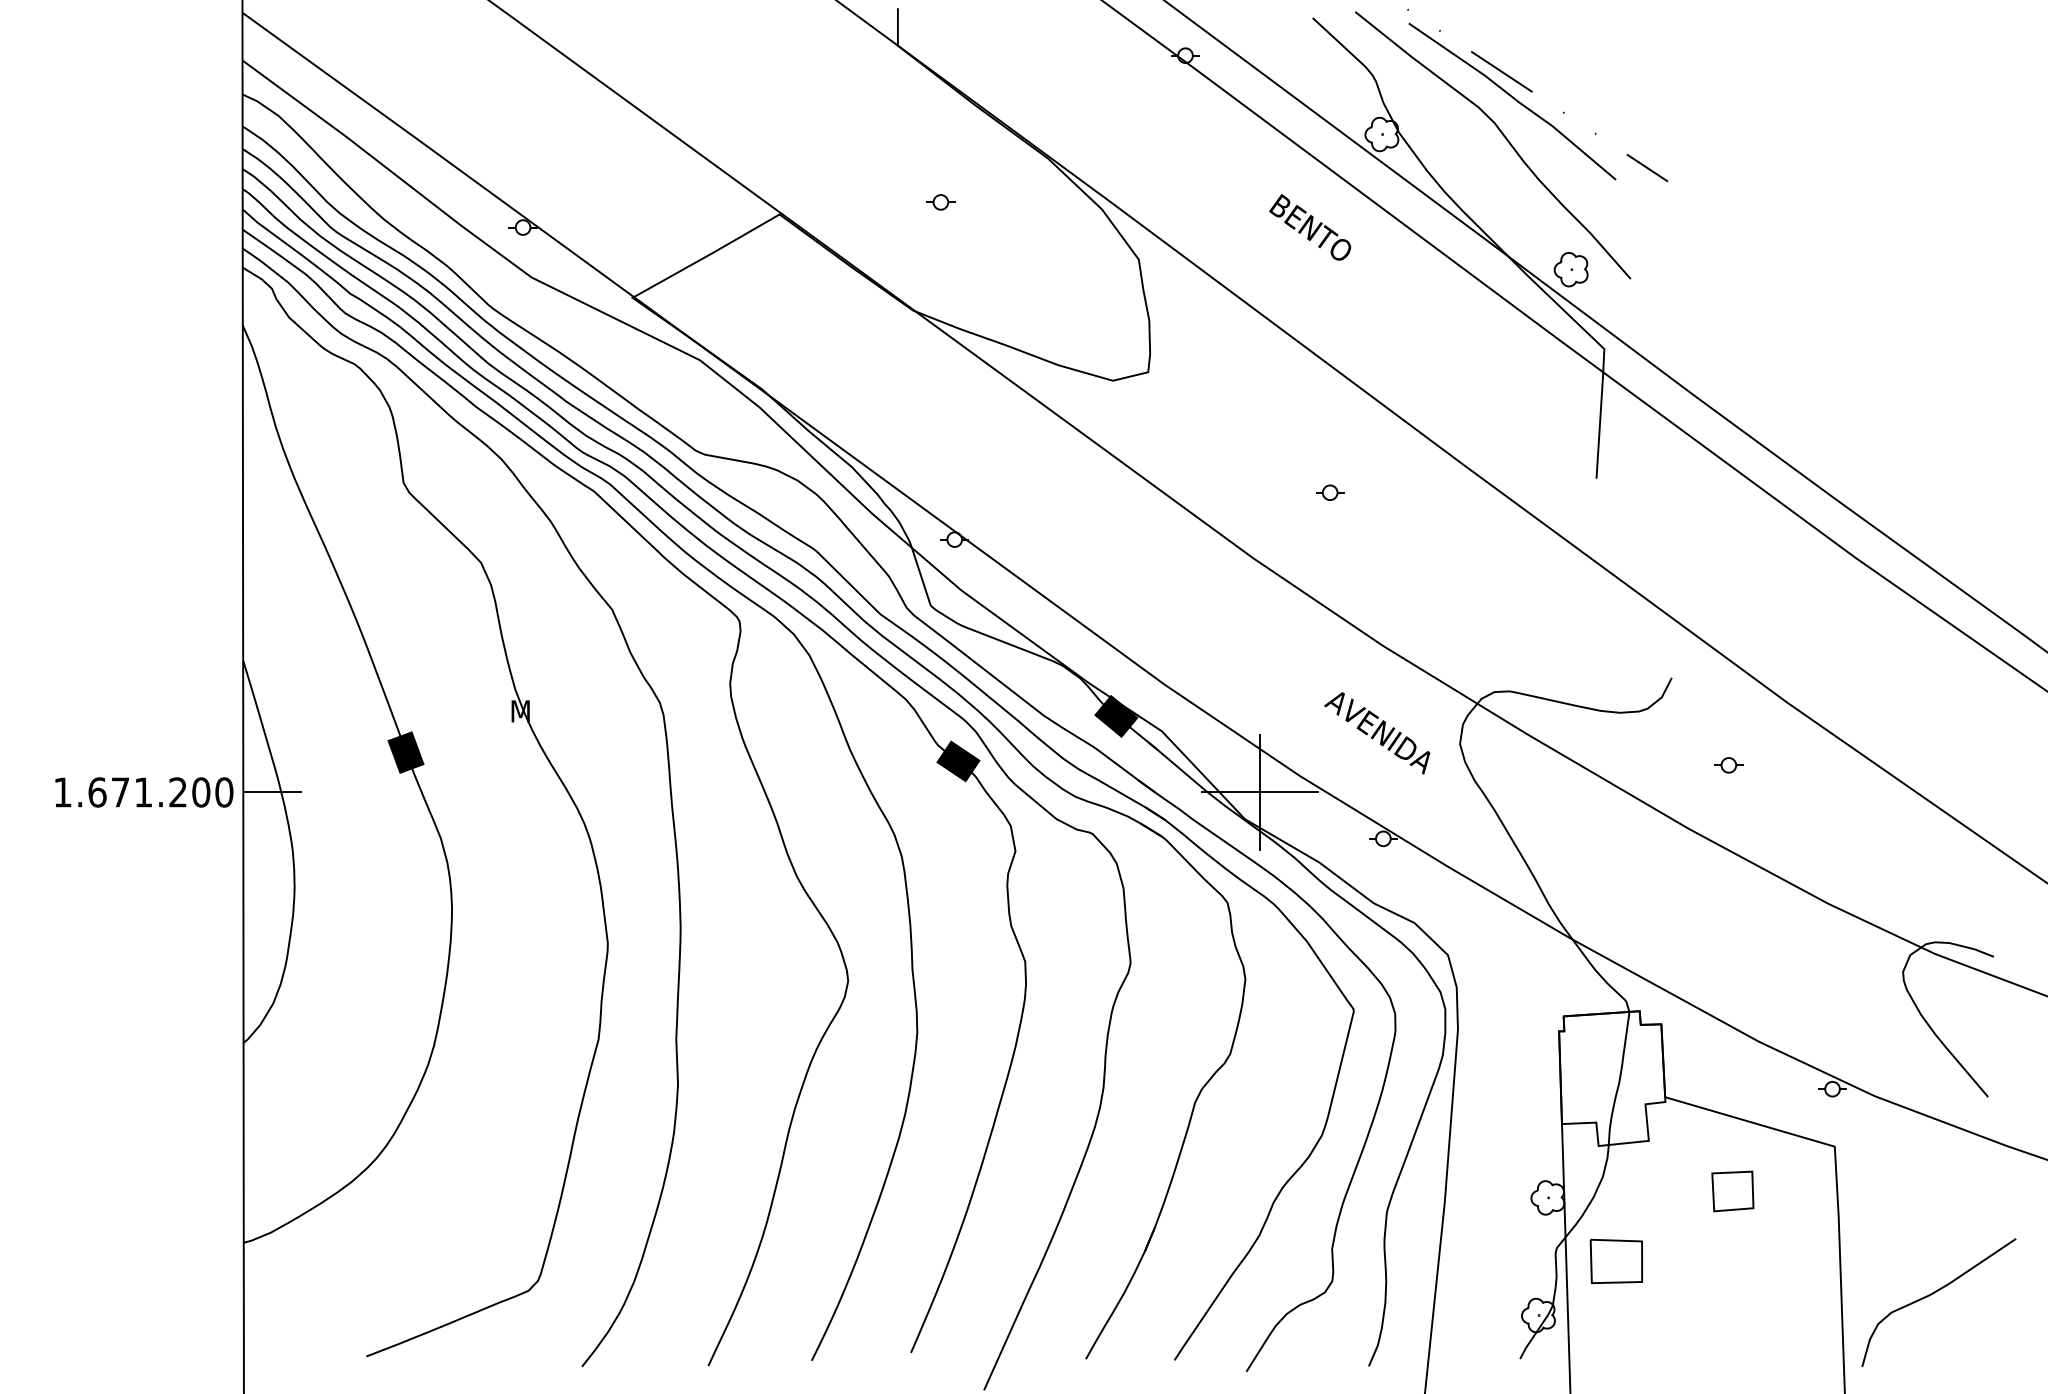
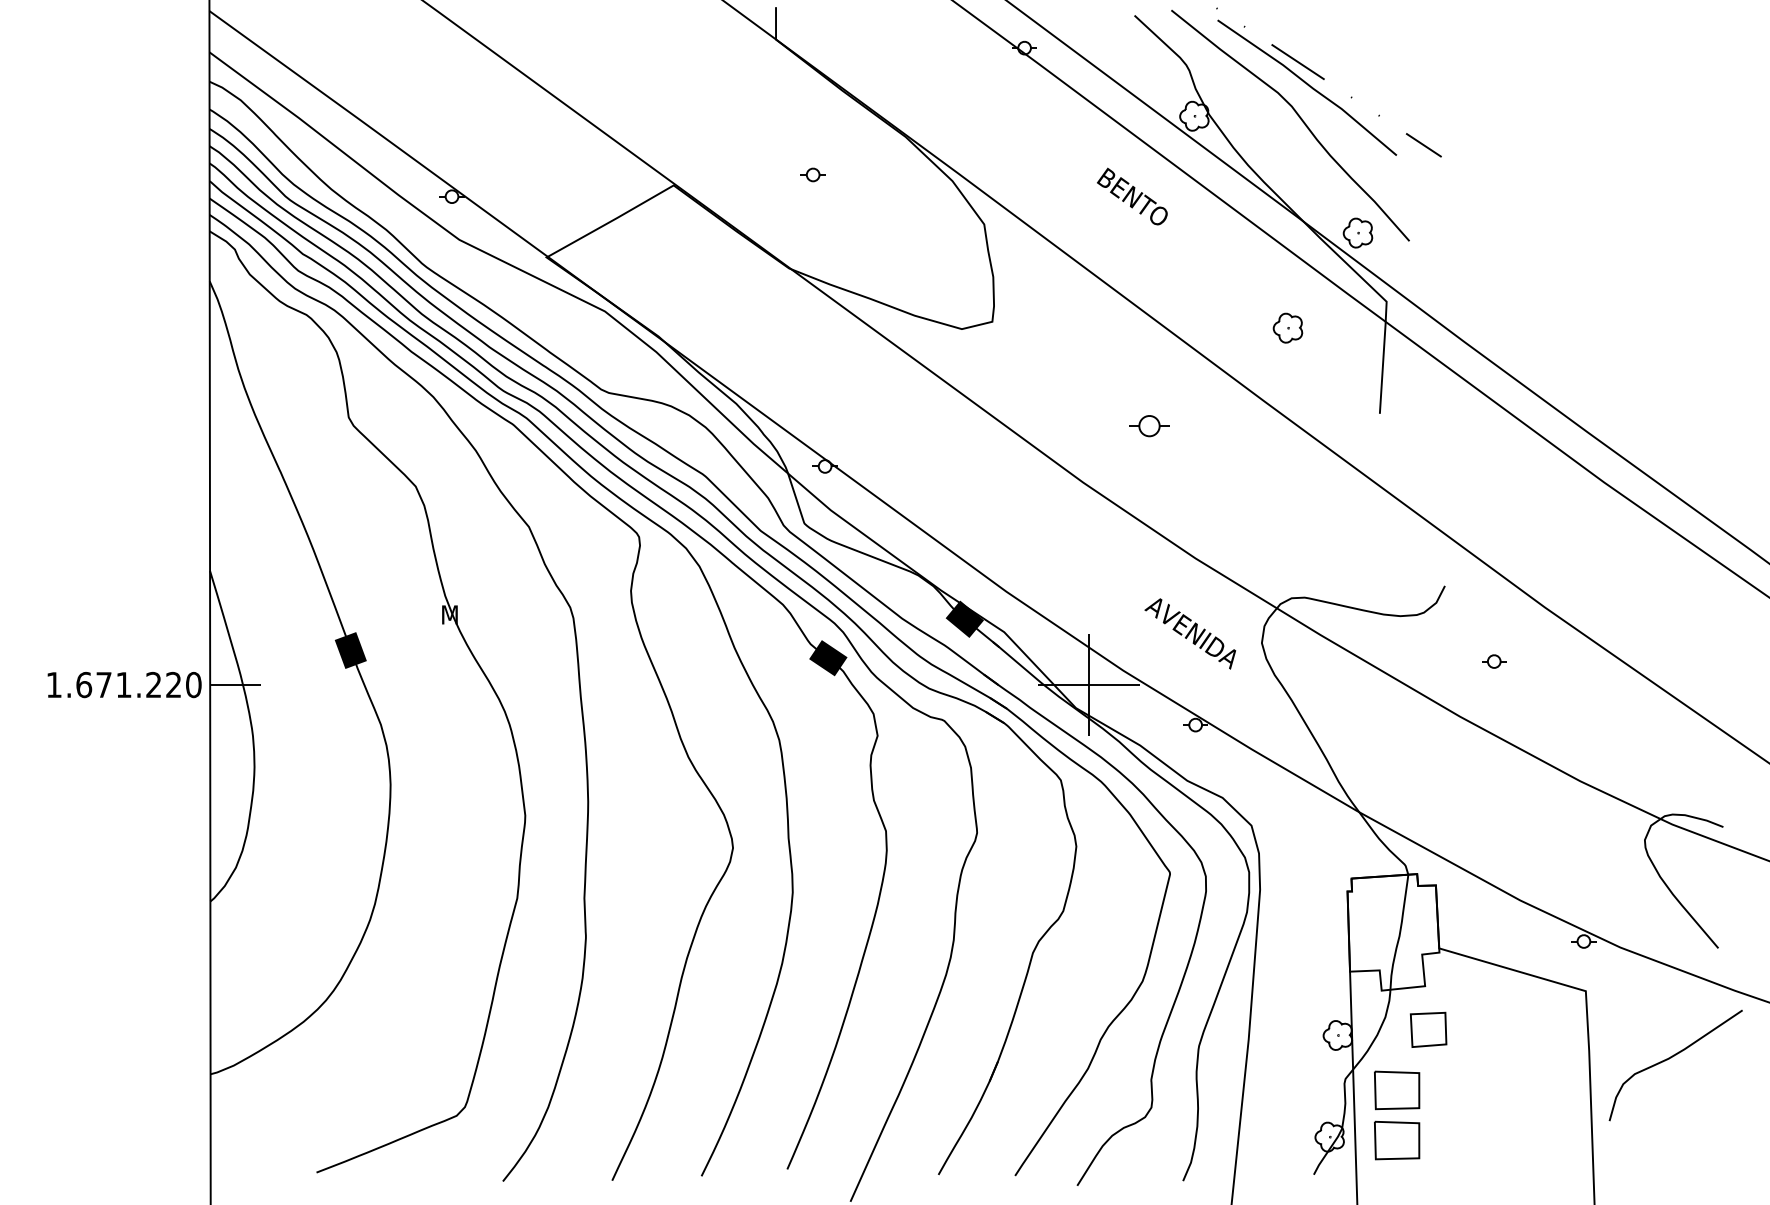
part: (1489, 379) -> (1287, 328), added
part: (1330, 492) -> (1149, 425), size x1.6
text: (201, 792) -> (174, 685), 1.671.200 -> 1.671.220
part: (1732, 1191) -> (1428, 1029), moved
curve: (1933, 1294) -> (1671, 1058), moved
part: (1615, 1319) -> (1396, 1140), added

